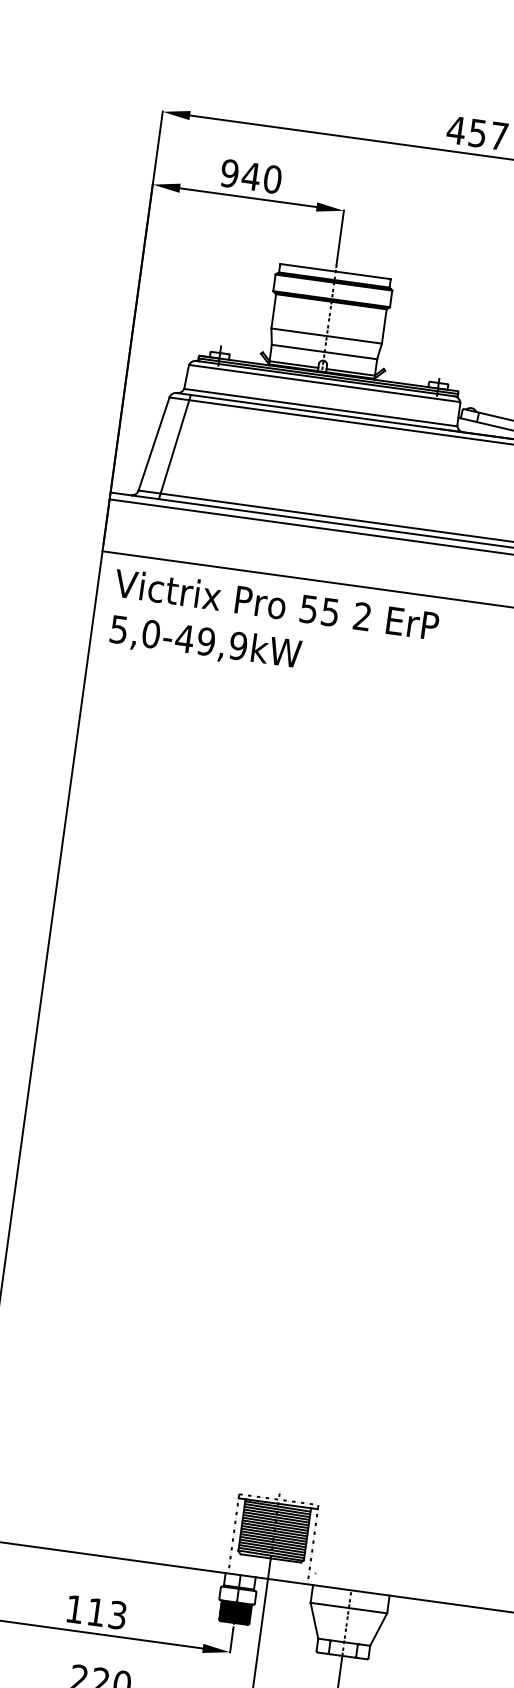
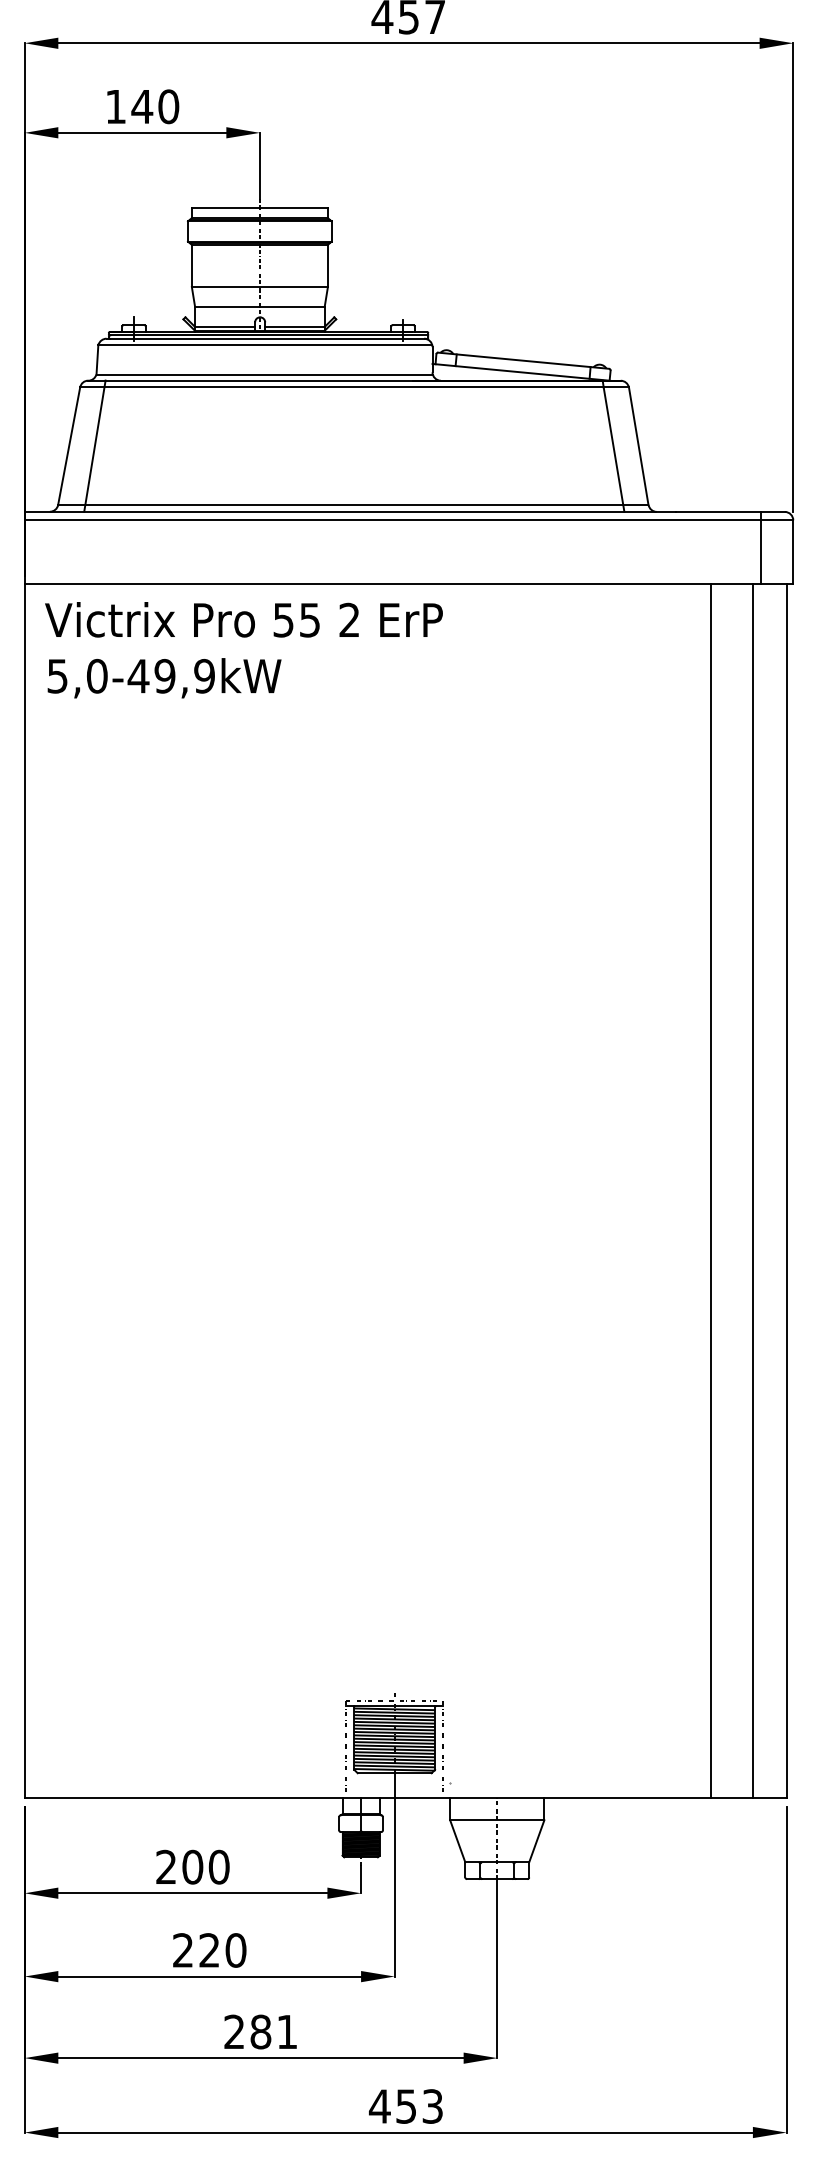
text: (229, 173) -> (115, 106), 940 -> 140
text: (96, 1611) -> (192, 1866), 113 -> 200

